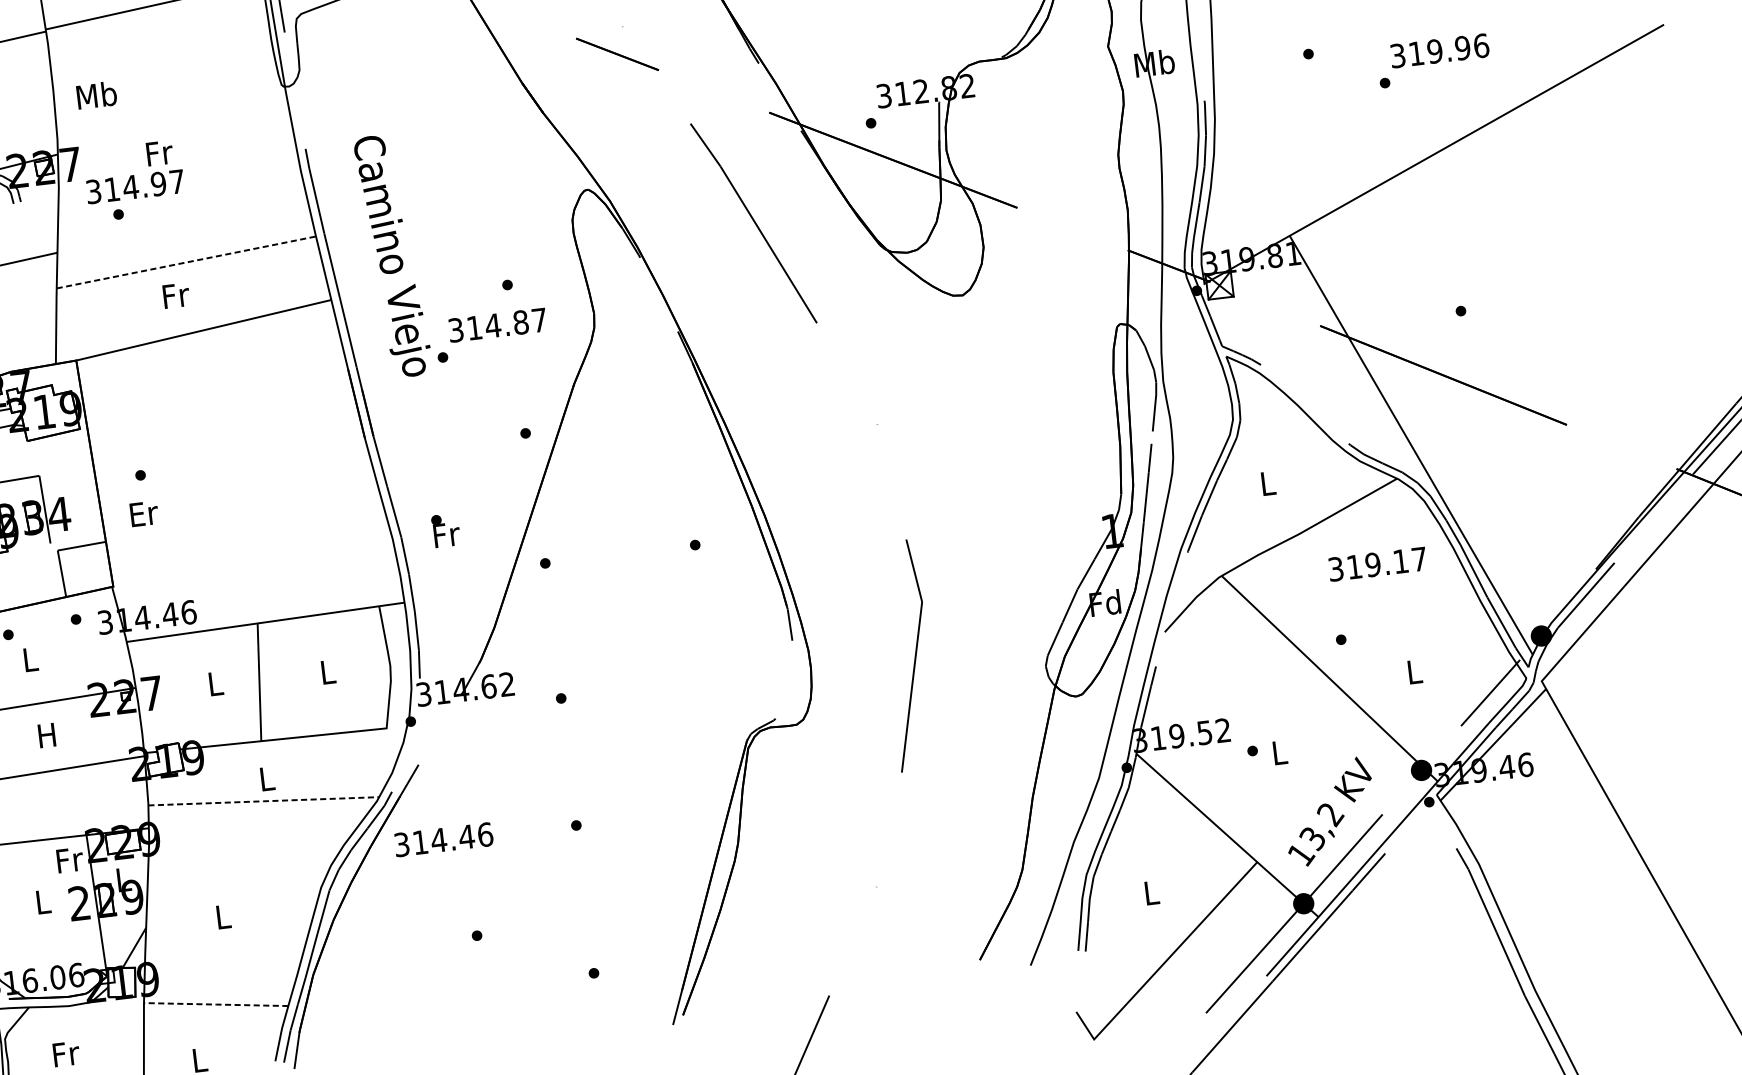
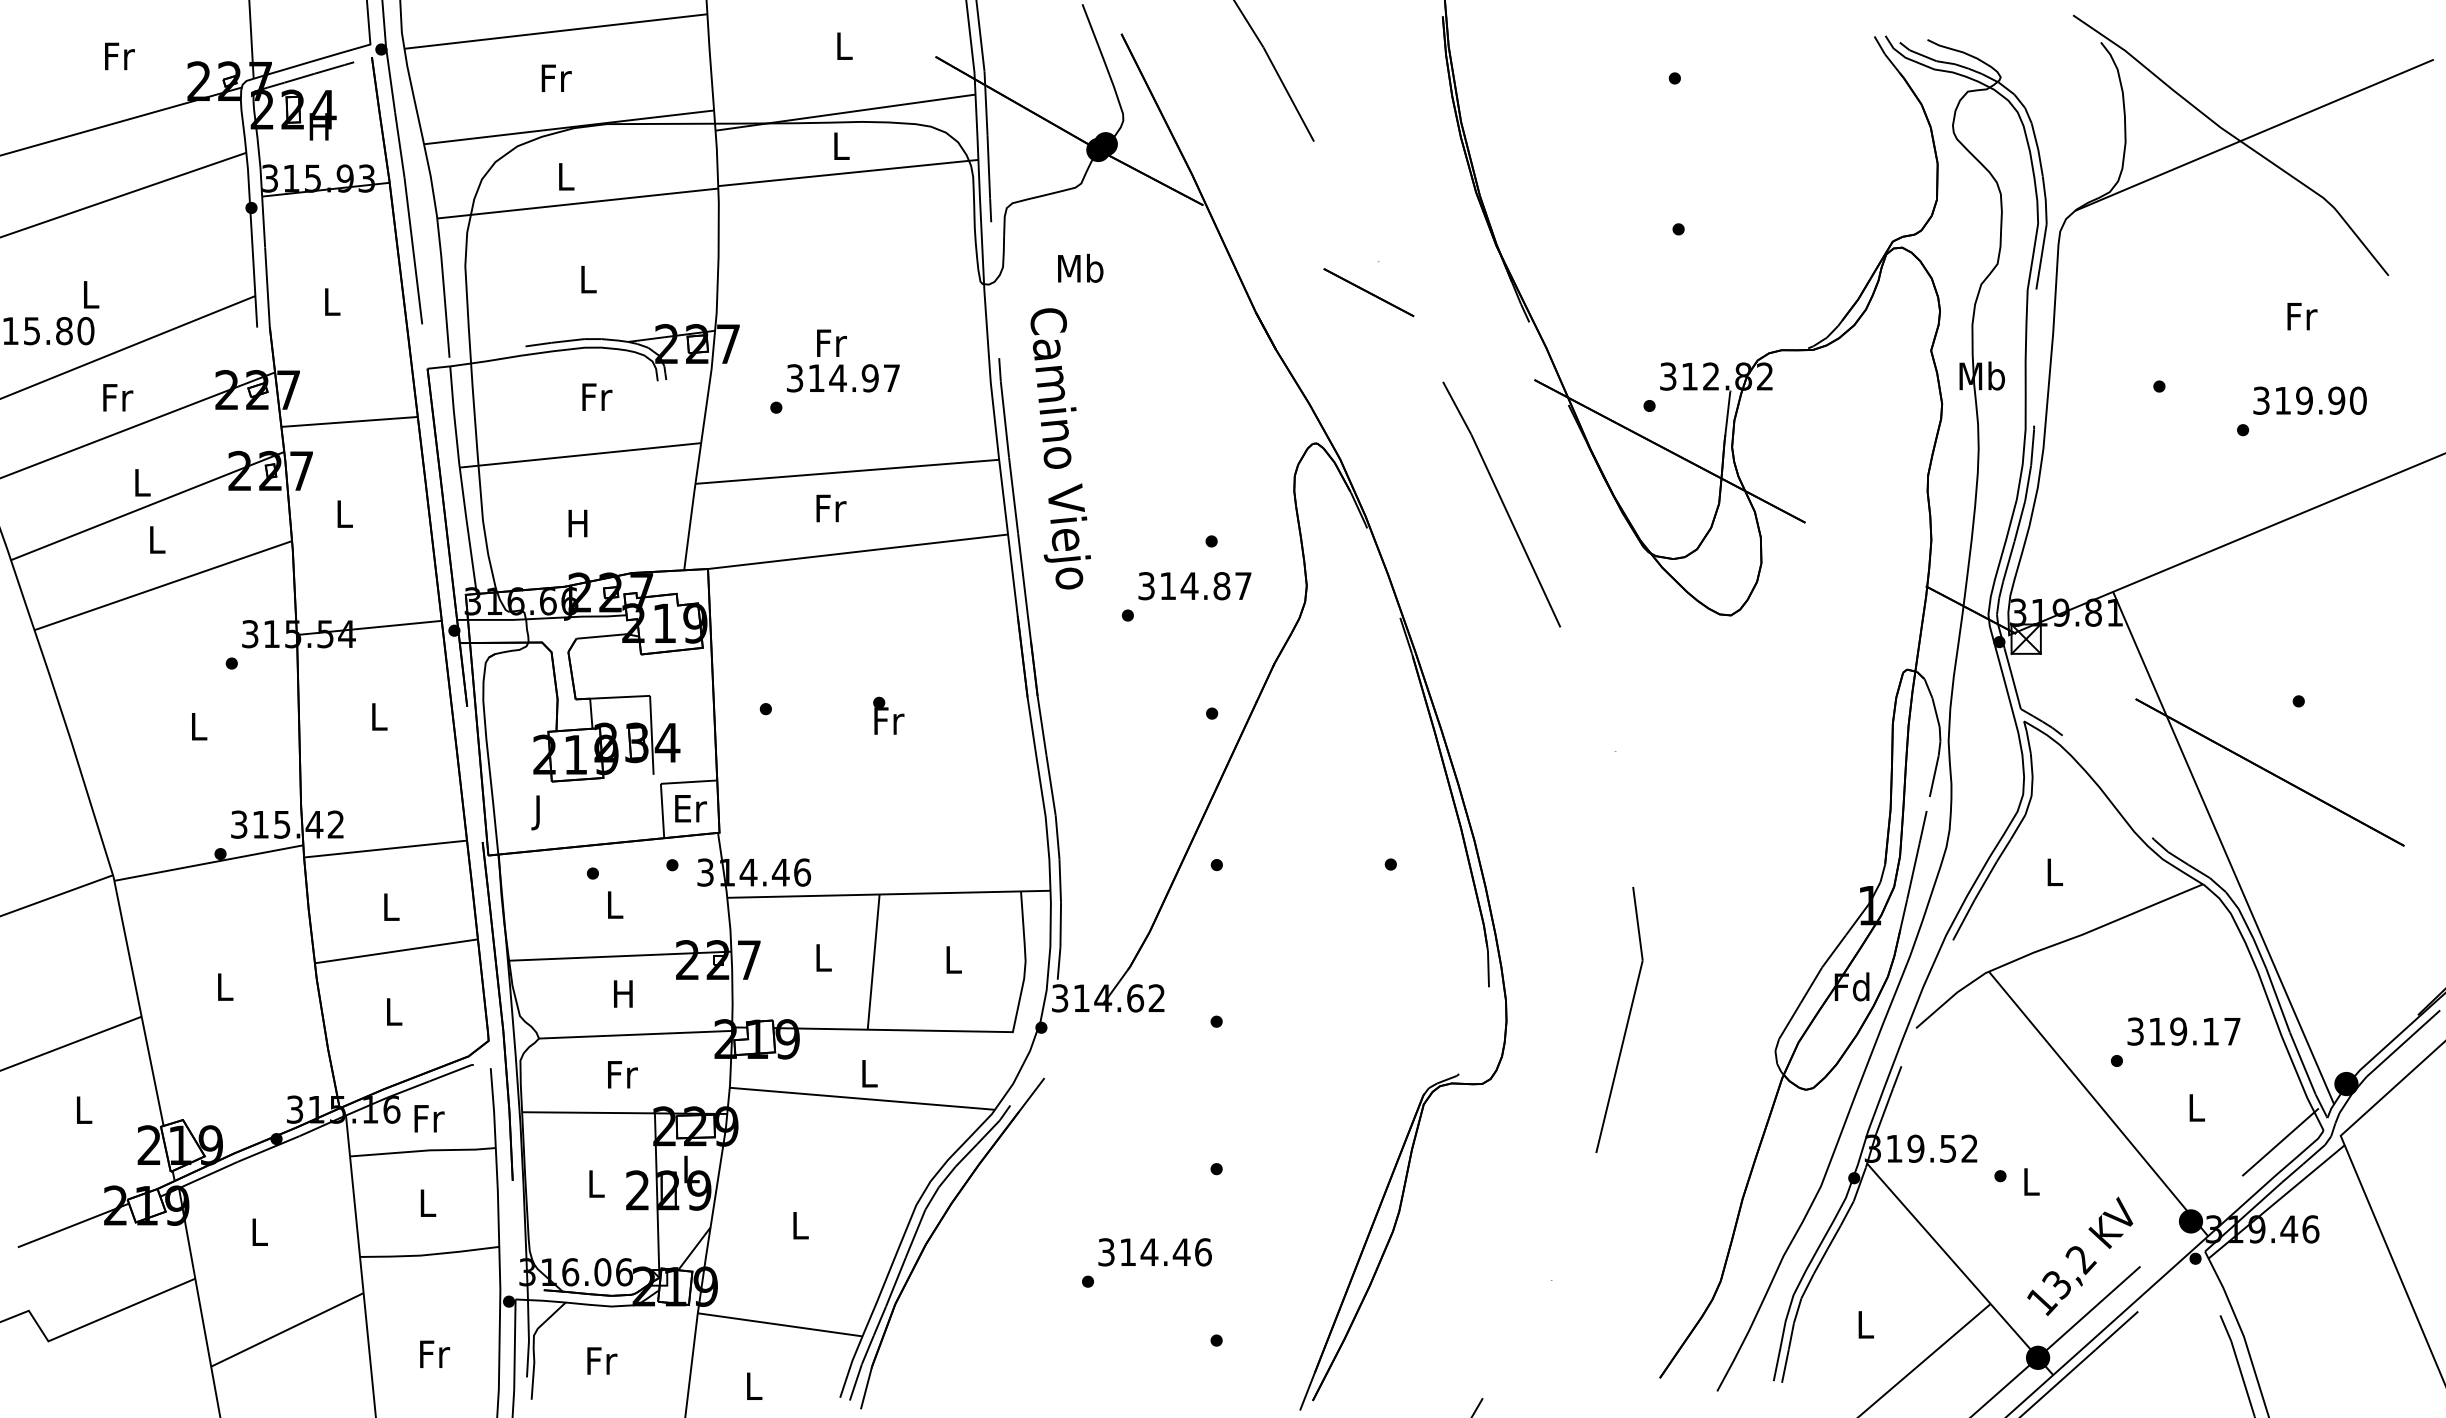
text: (1481, 45) -> (2358, 400), 319.96 -> 319.90
text: (96, 94) -> (1080, 267), moved
text: (135, 186) -> (843, 378), moved
text: (392, 255) -> (1060, 448), moved
line: (186, 262) -> (847, 471), dashed -> solid
text: (143, 513) -> (690, 808), moved
text: (445, 530) -> (888, 715), moved
text: (1377, 564) -> (2183, 1031), moved
line: (263, 801) -> (862, 1098), dashed -> solid
text: (443, 839) -> (1154, 1252), moved
text: (69, 860) -> (622, 1074), moved
line: (216, 1004) -> (780, 1324), dashed -> solid

